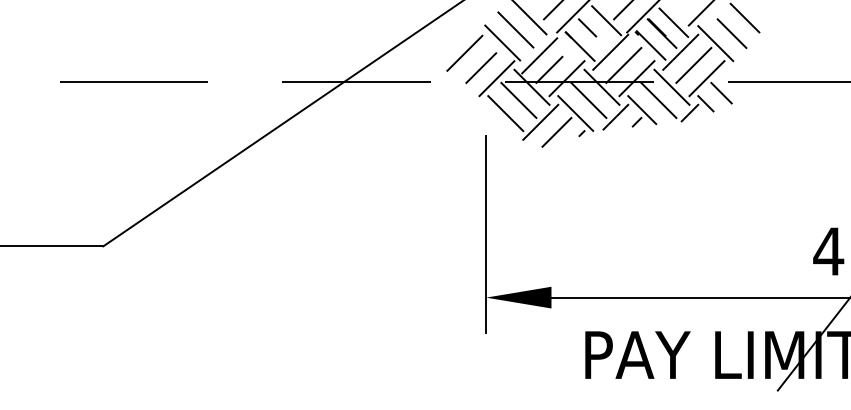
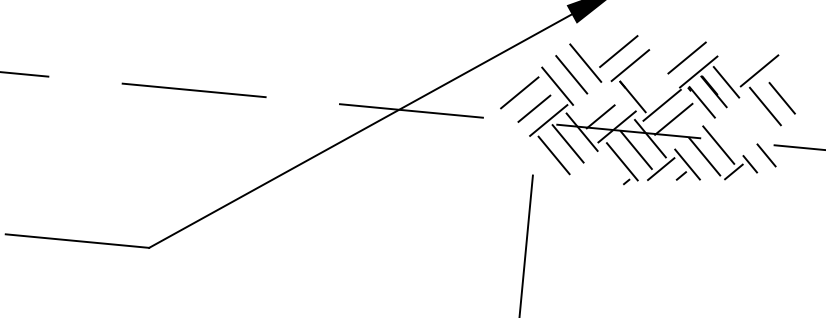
line: (744, 17) -> (795, 83), removed
line: (606, 20) -> (661, 73), removed
line: (587, 27) -> (641, 78), removed
line: (680, 51) -> (730, 110), removed
line: (539, 55) -> (592, 101), removed
line: (693, 64) -> (741, 124), removed
line: (636, 78) -> (684, 133), removed
line: (706, 78) -> (753, 139), removed
line: (540, 121) -> (587, 166), removed
line: (556, 131) -> (601, 177), removed

